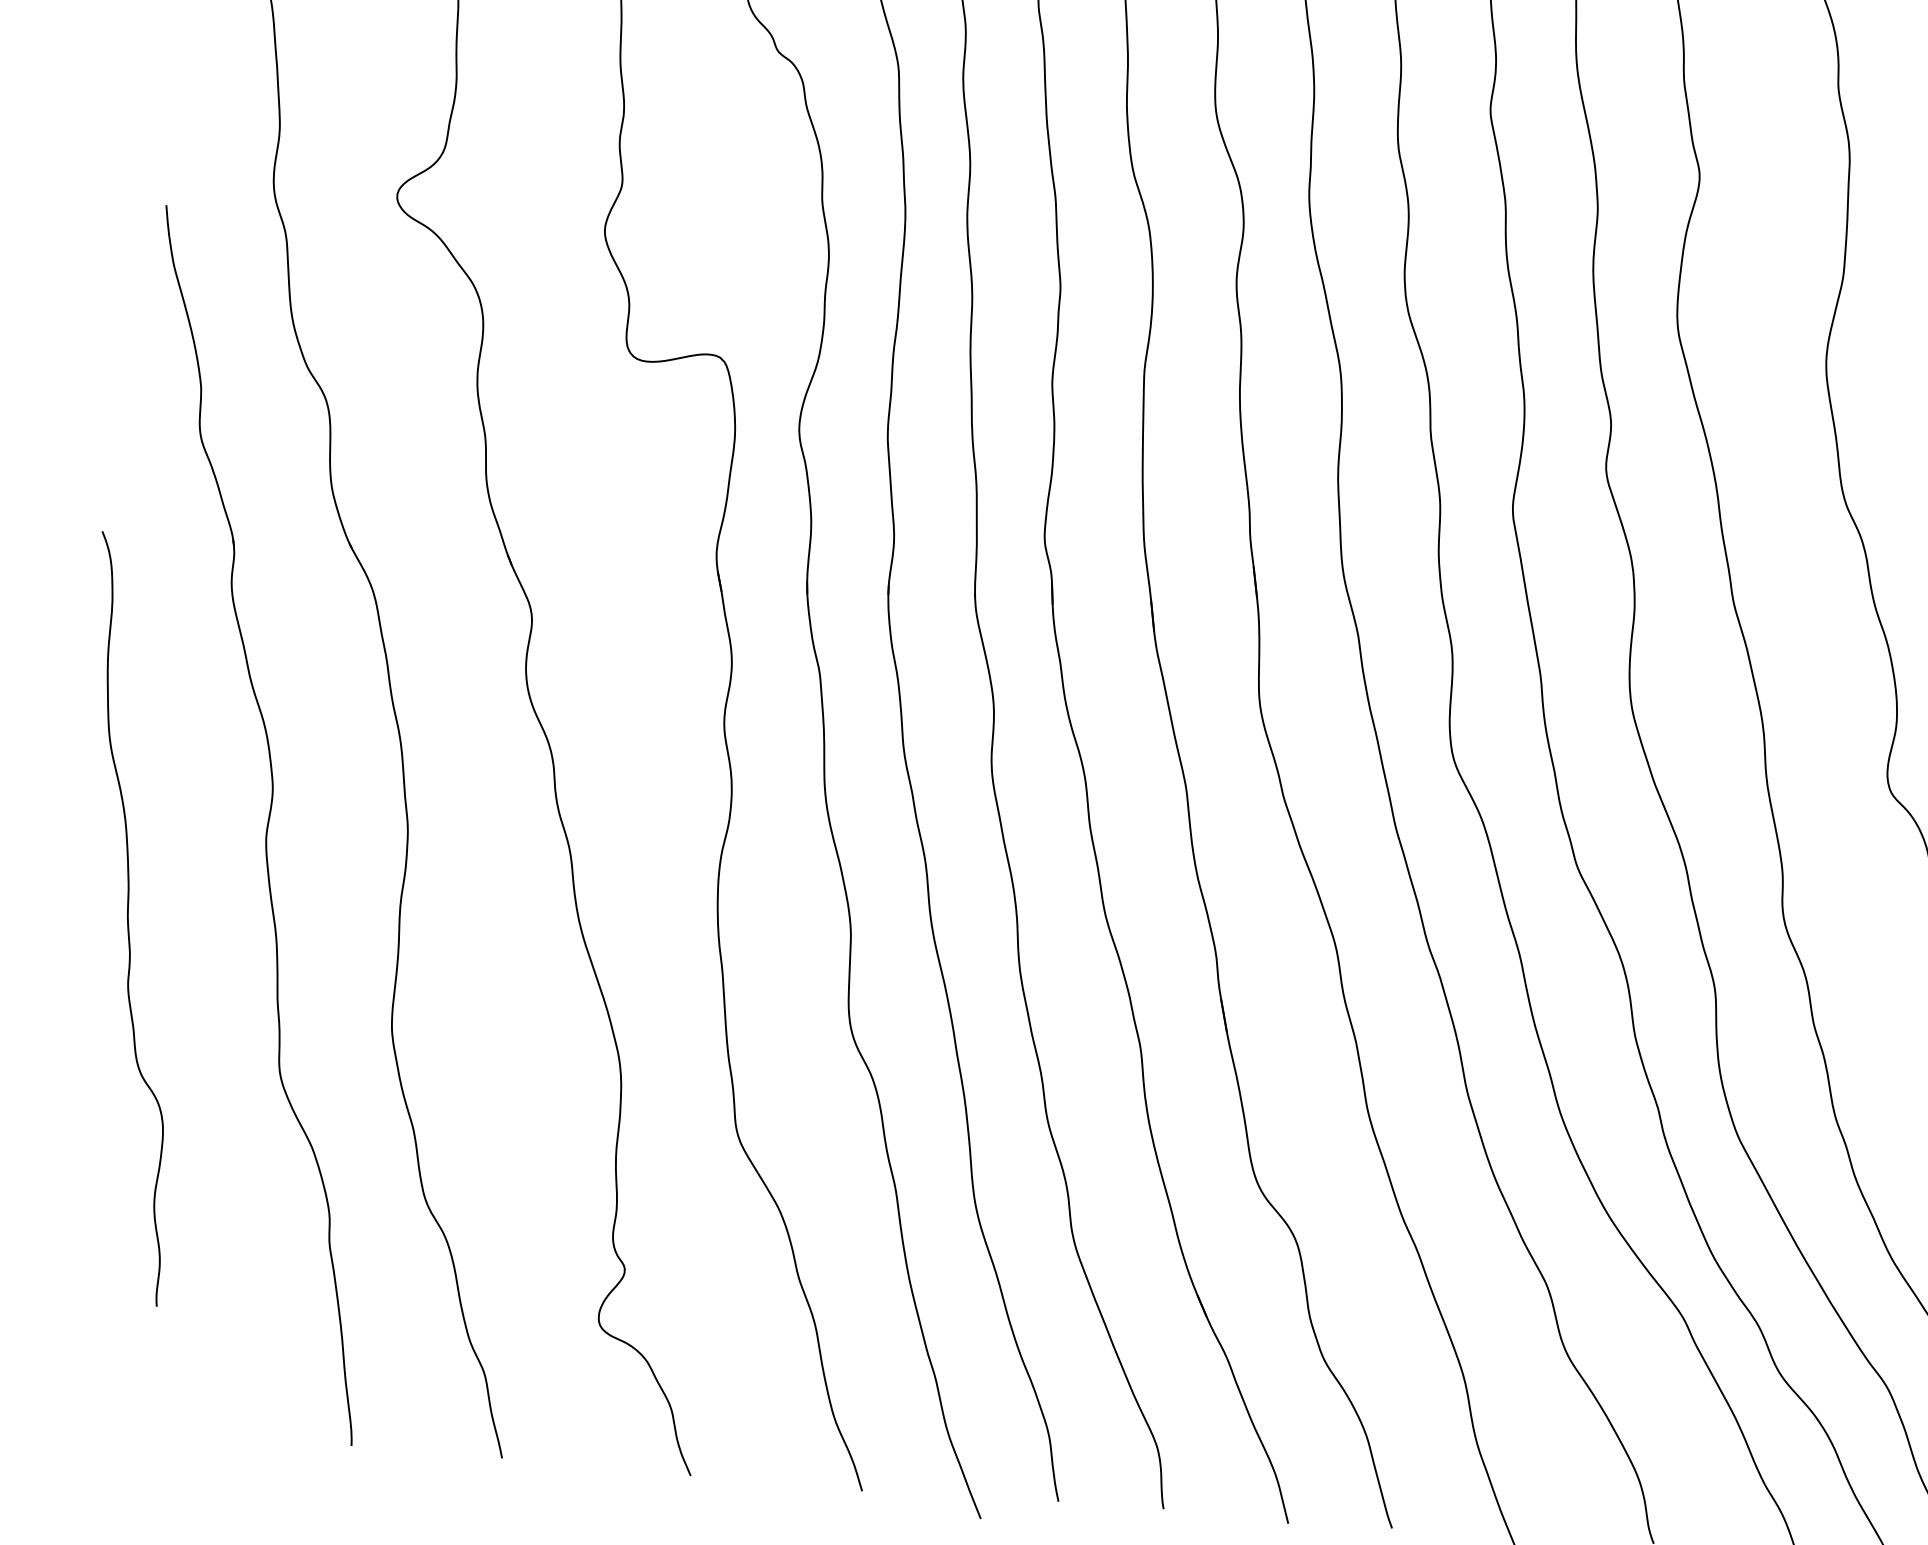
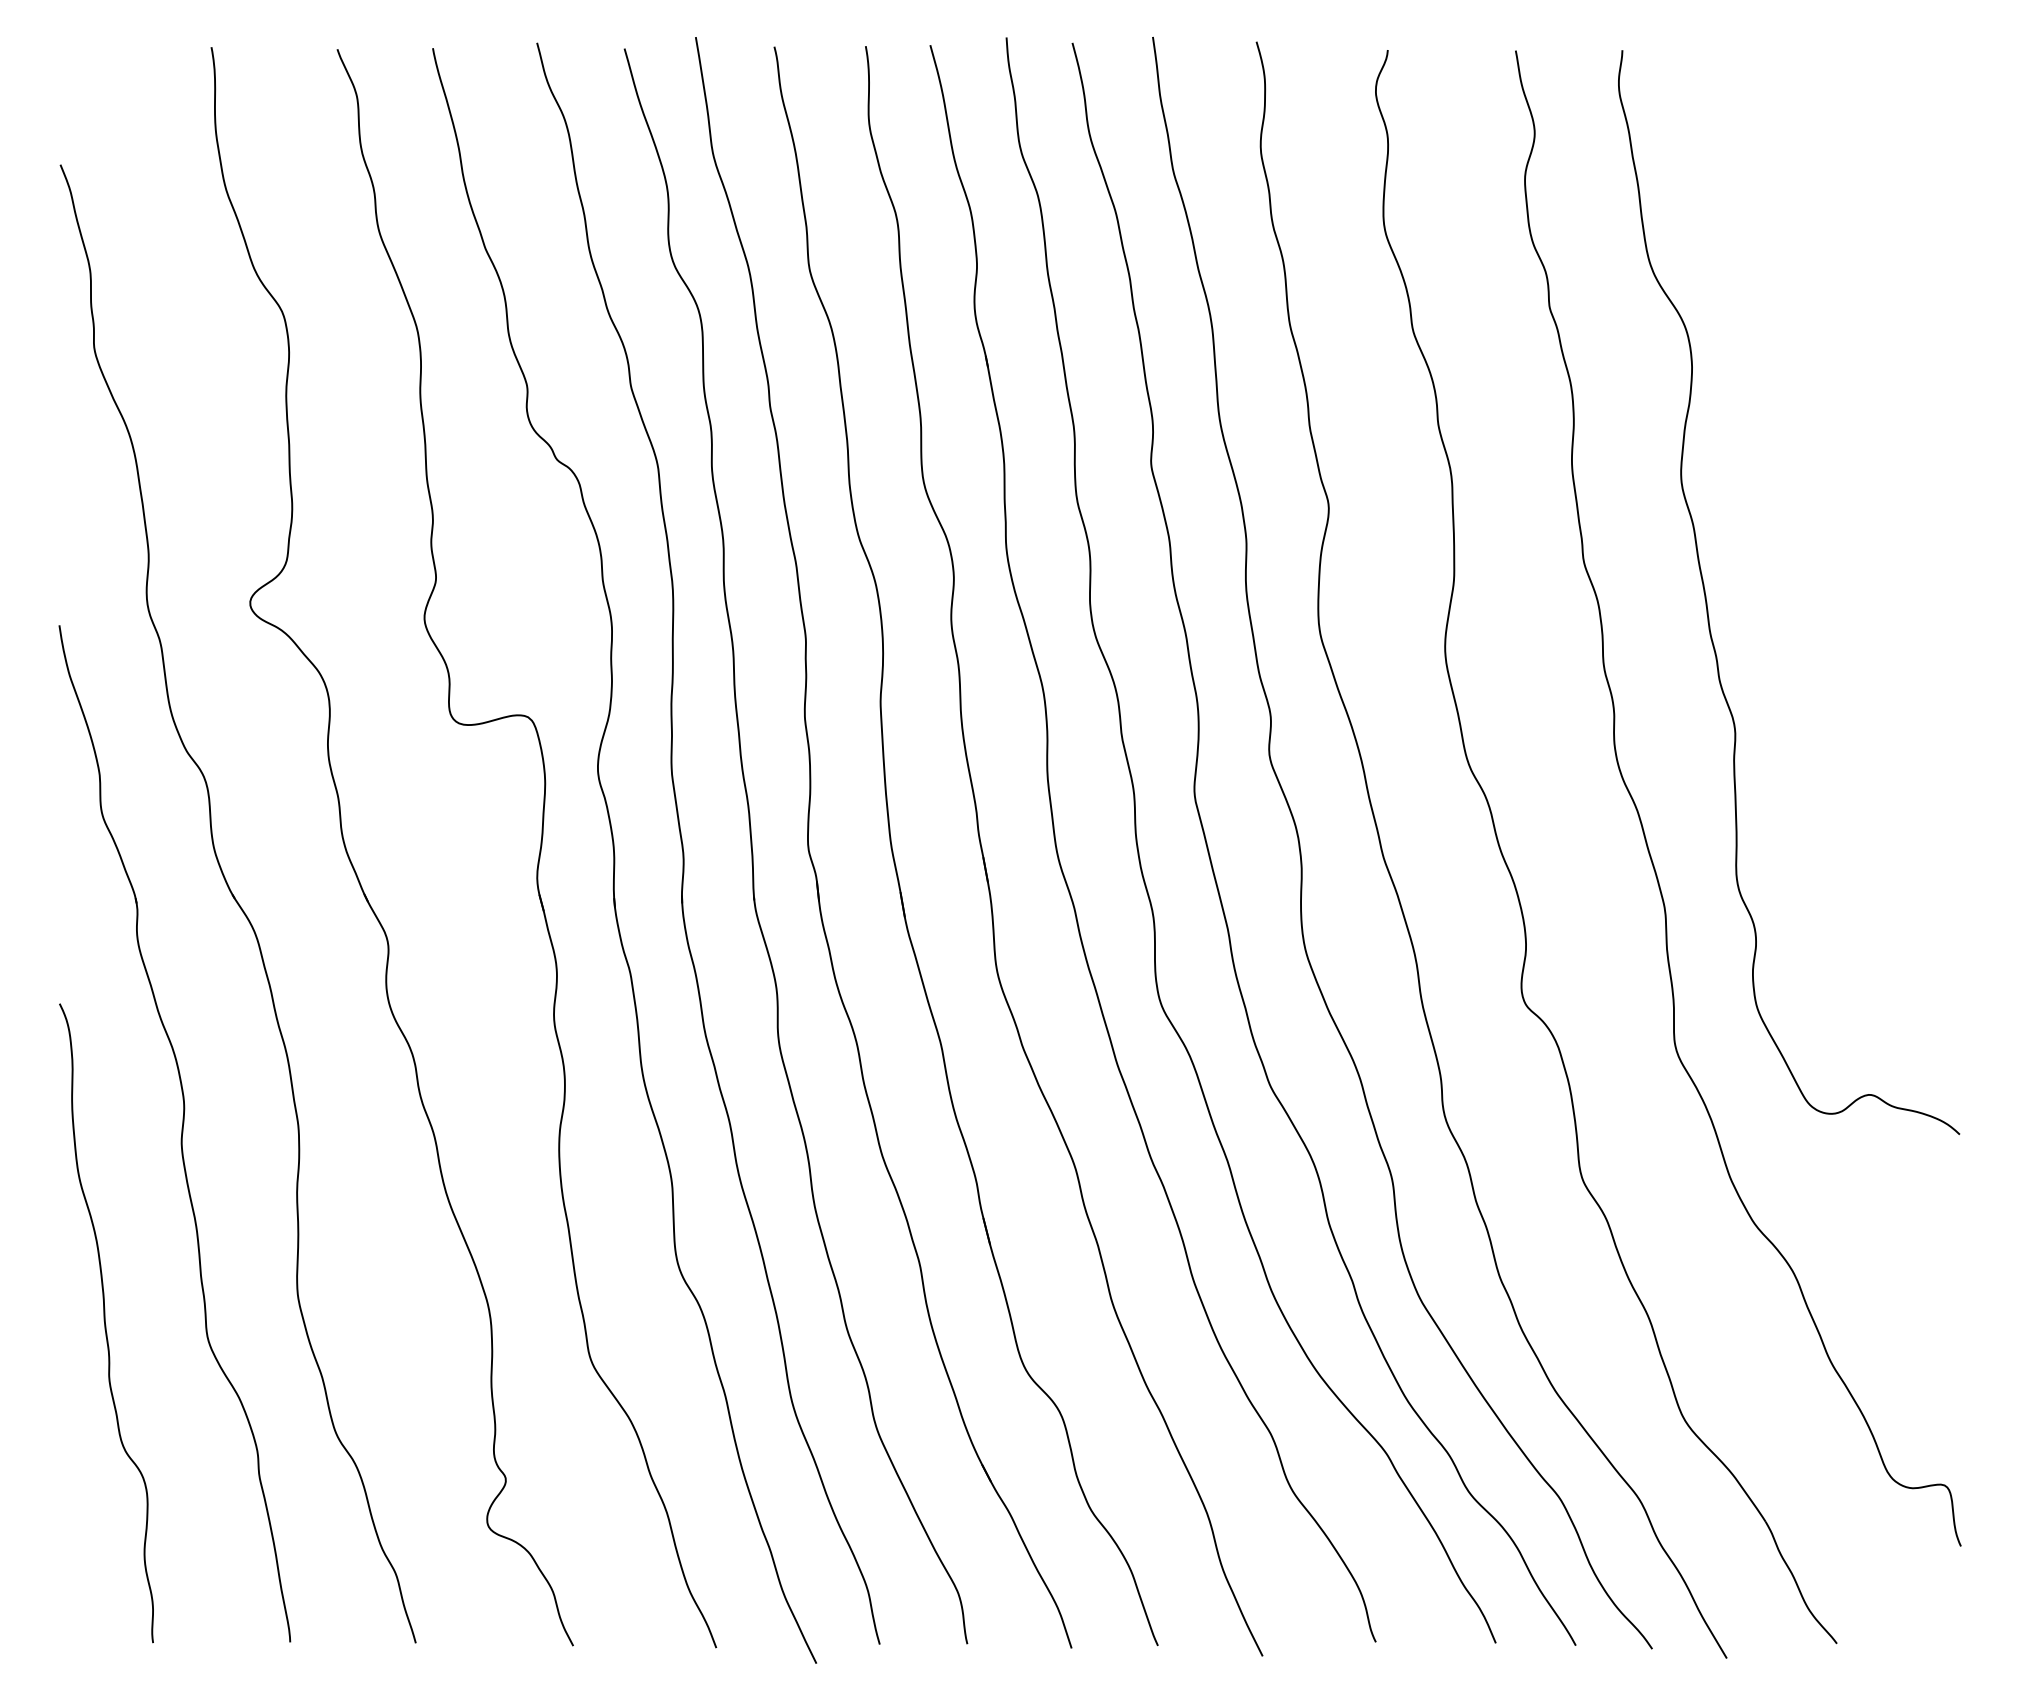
curve: (128, 919) -> (105, 1323), moved

